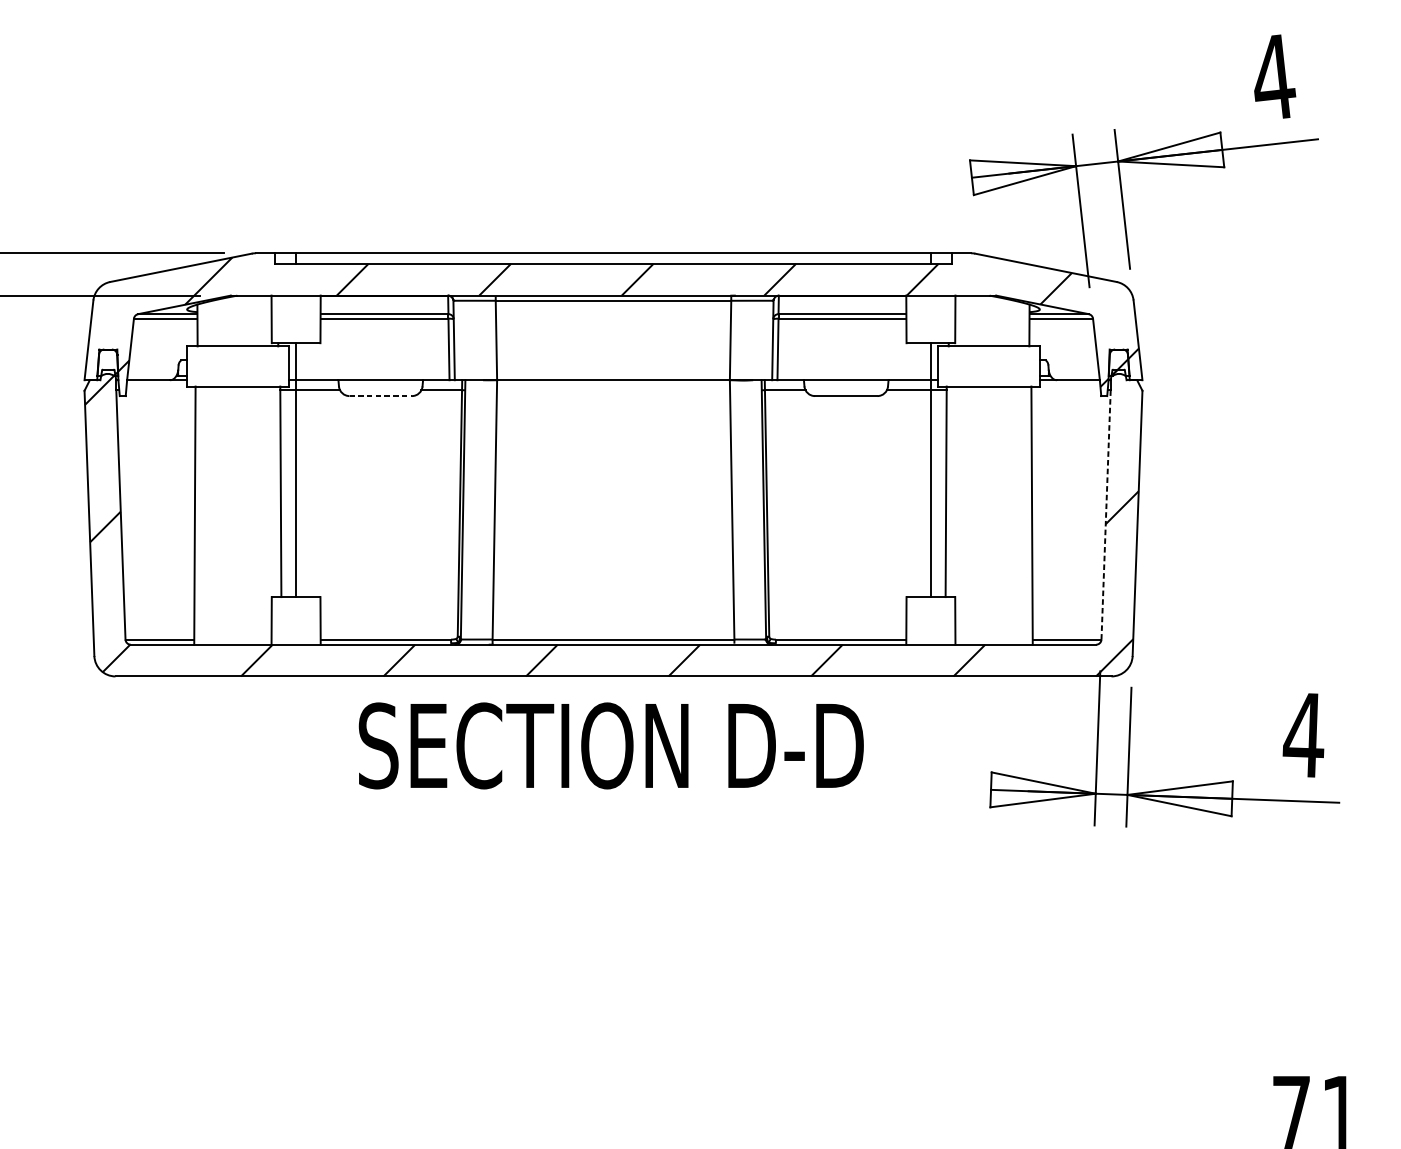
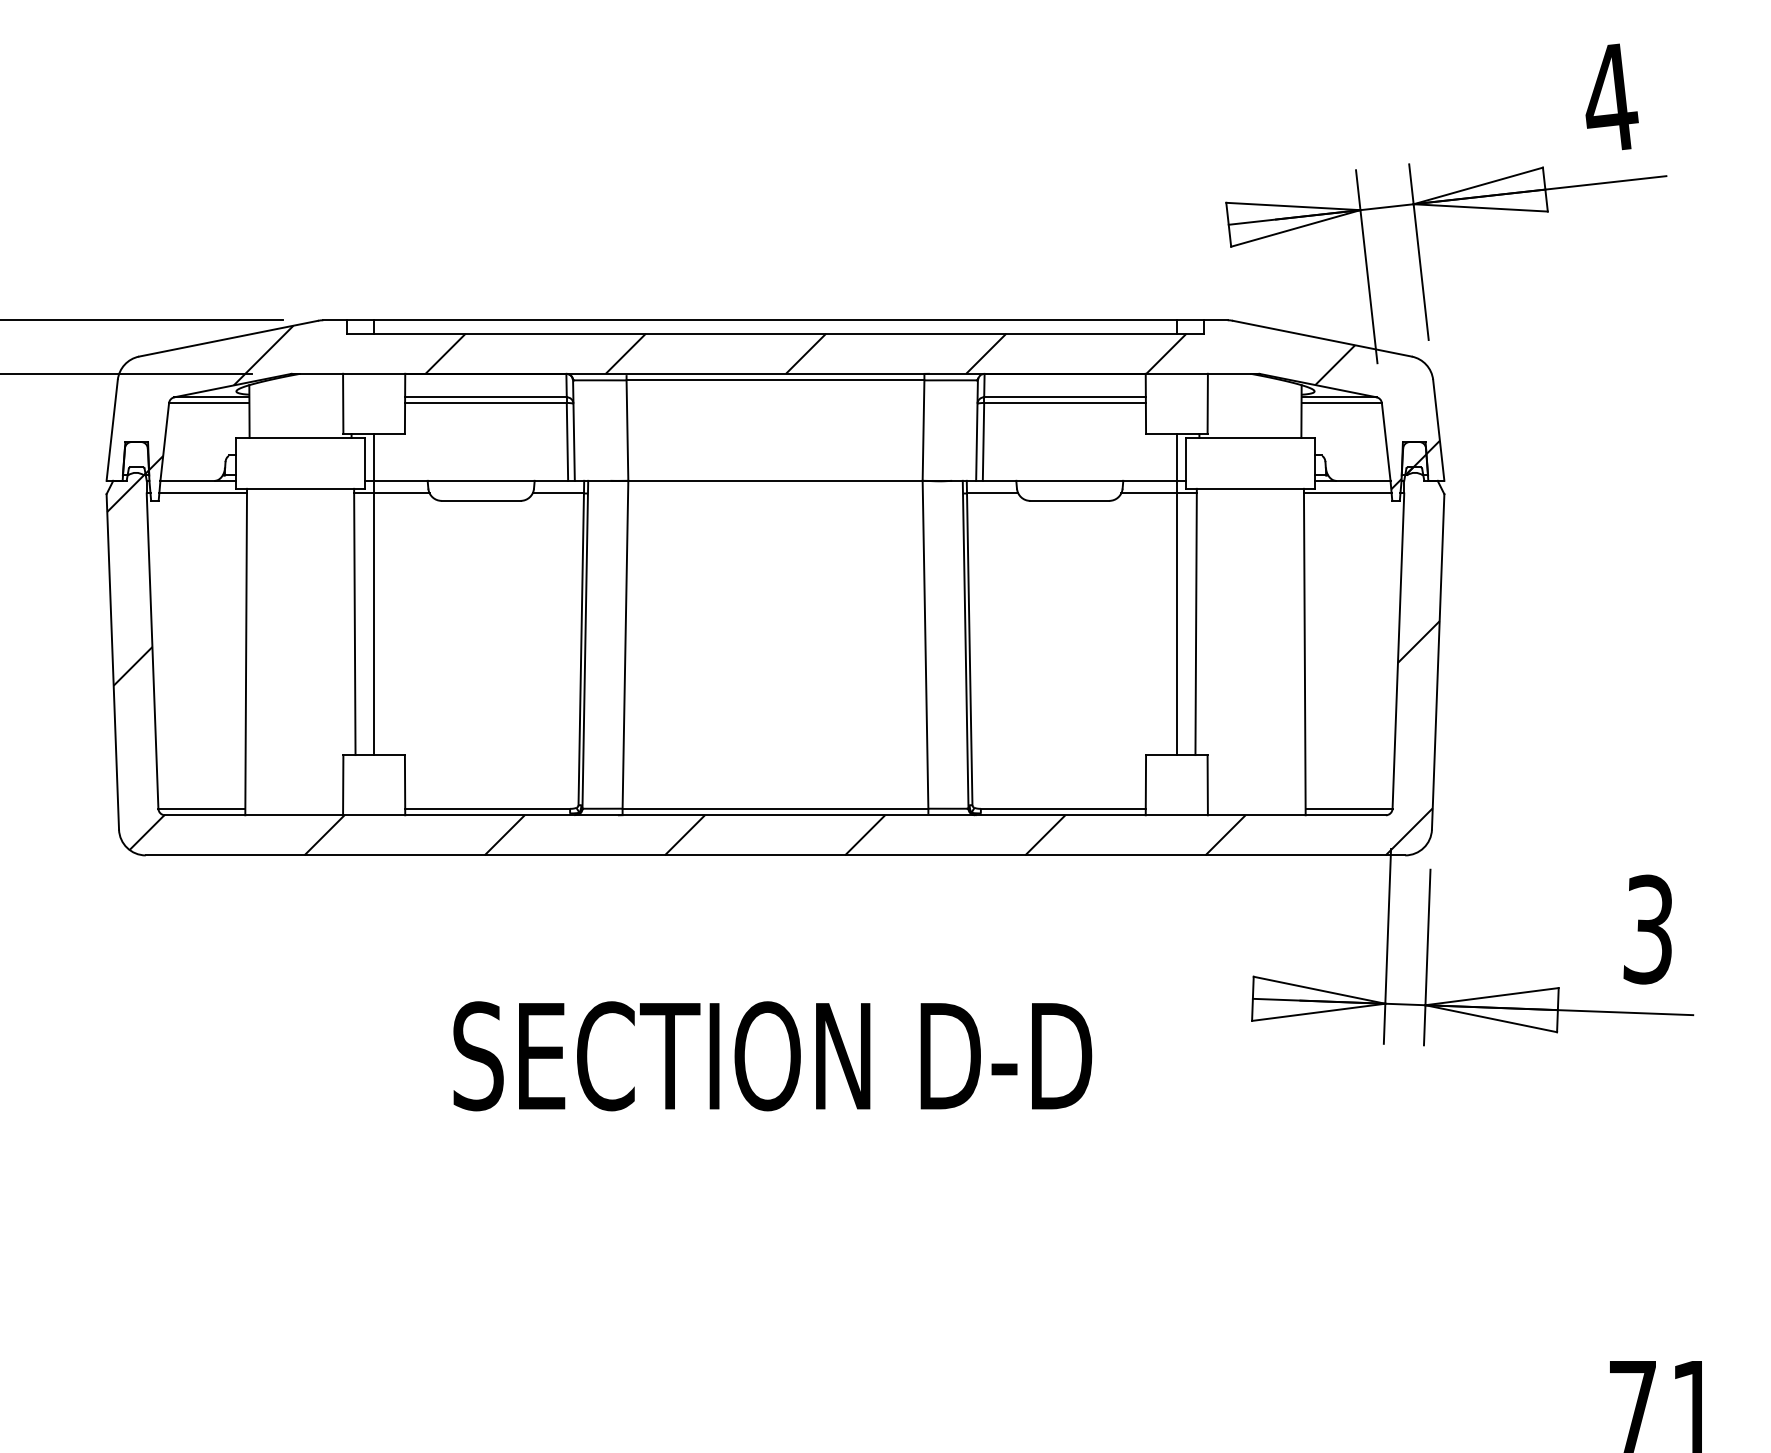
line: (161, 390) -> (203, 493), added
line: (1065, 390) -> (1347, 493), added
line: (381, 395) -> (481, 500), dashed -> solid
line: (1106, 515) -> (1398, 651), dashed -> solid
text: (1303, 735) -> (1647, 929), 4 -> 3
text: (611, 746) -> (772, 1056), moved

